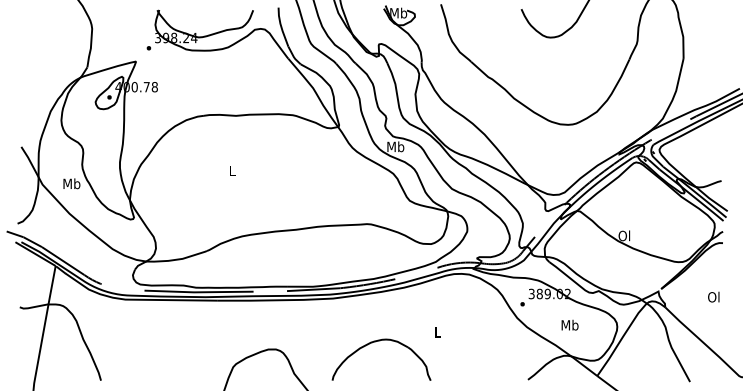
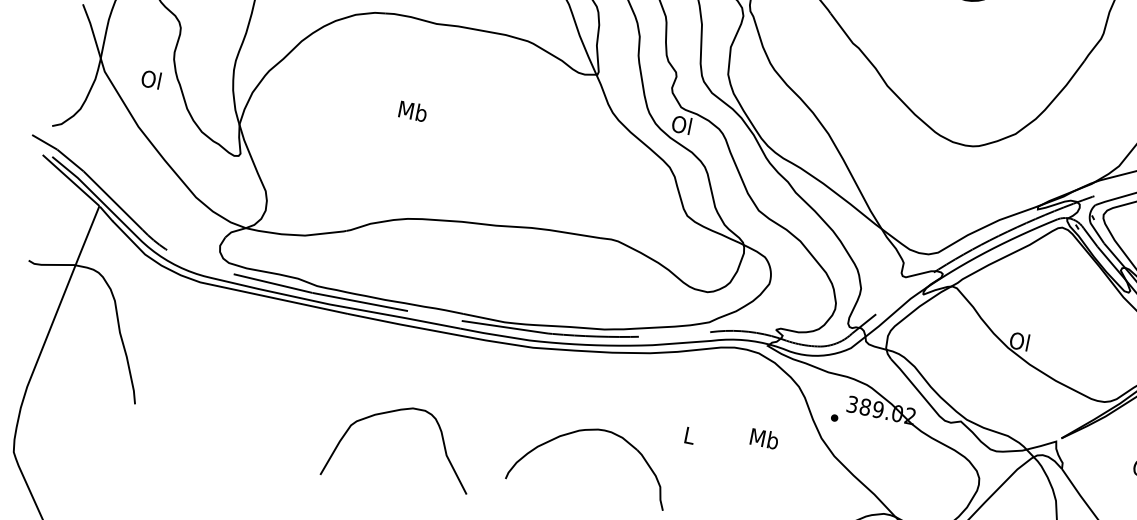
text: (395, 146) -> (682, 124), Mb -> Ol
text: (232, 170) -> (413, 110), L -> Mb
text: (71, 183) -> (151, 79), Mb -> Ol
text: (569, 324) -> (763, 437), moved

